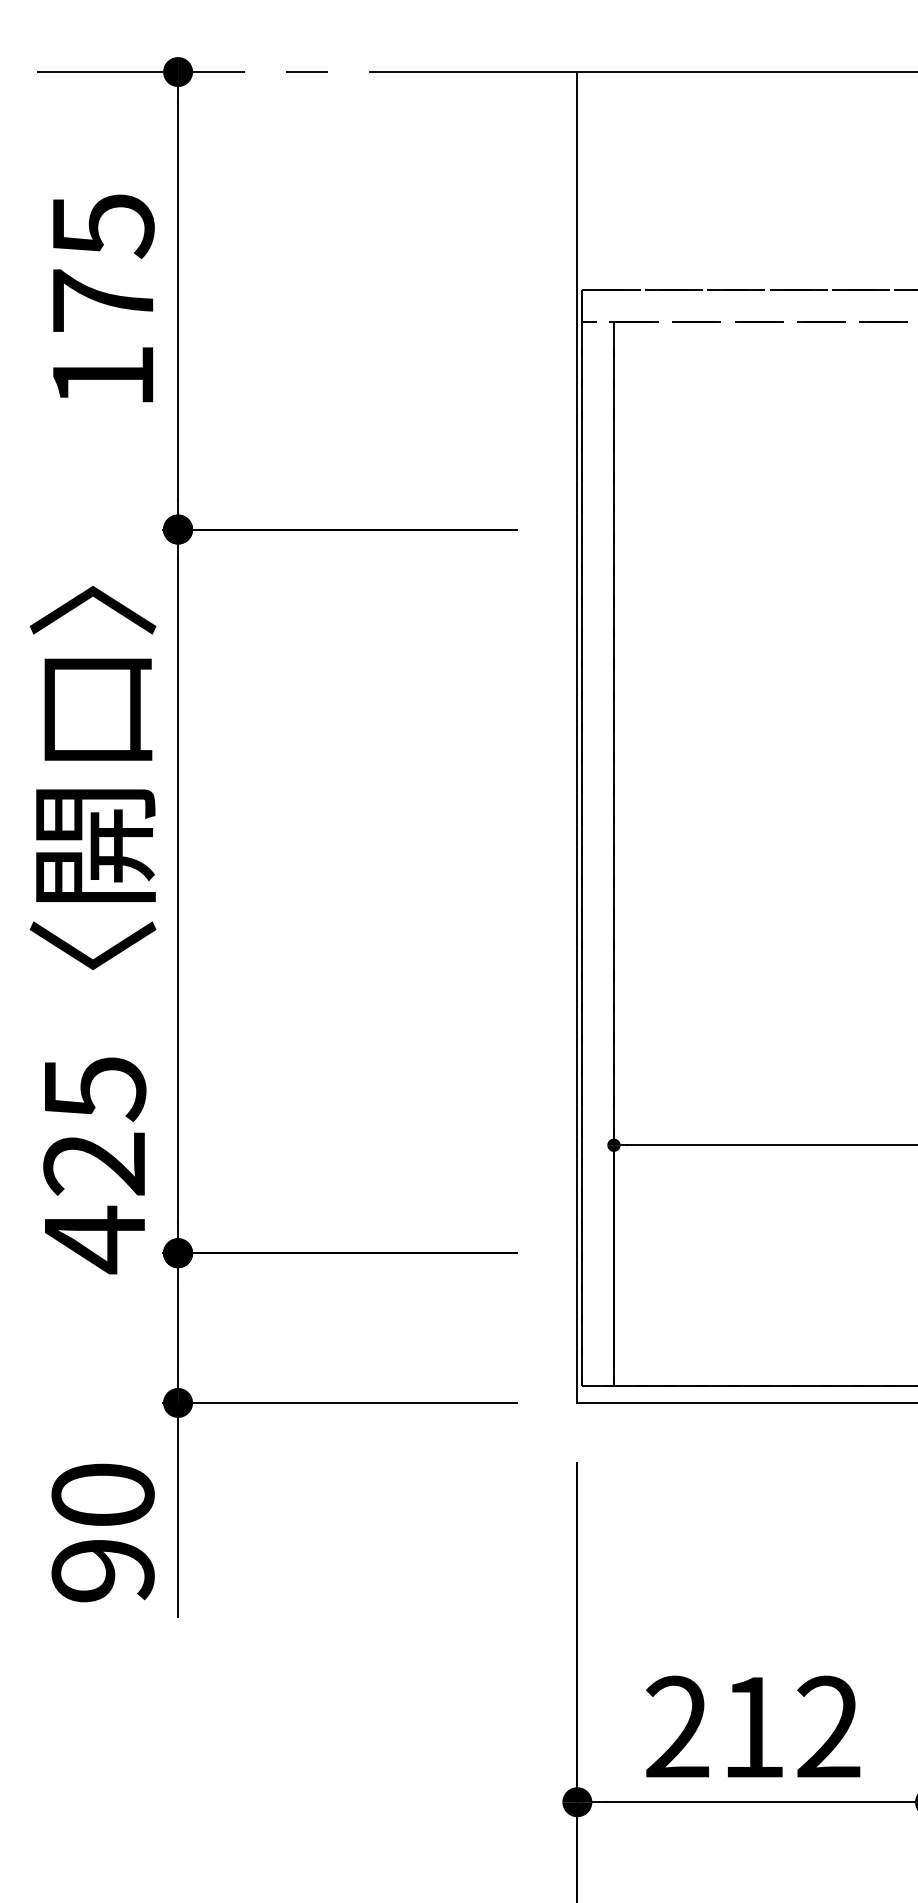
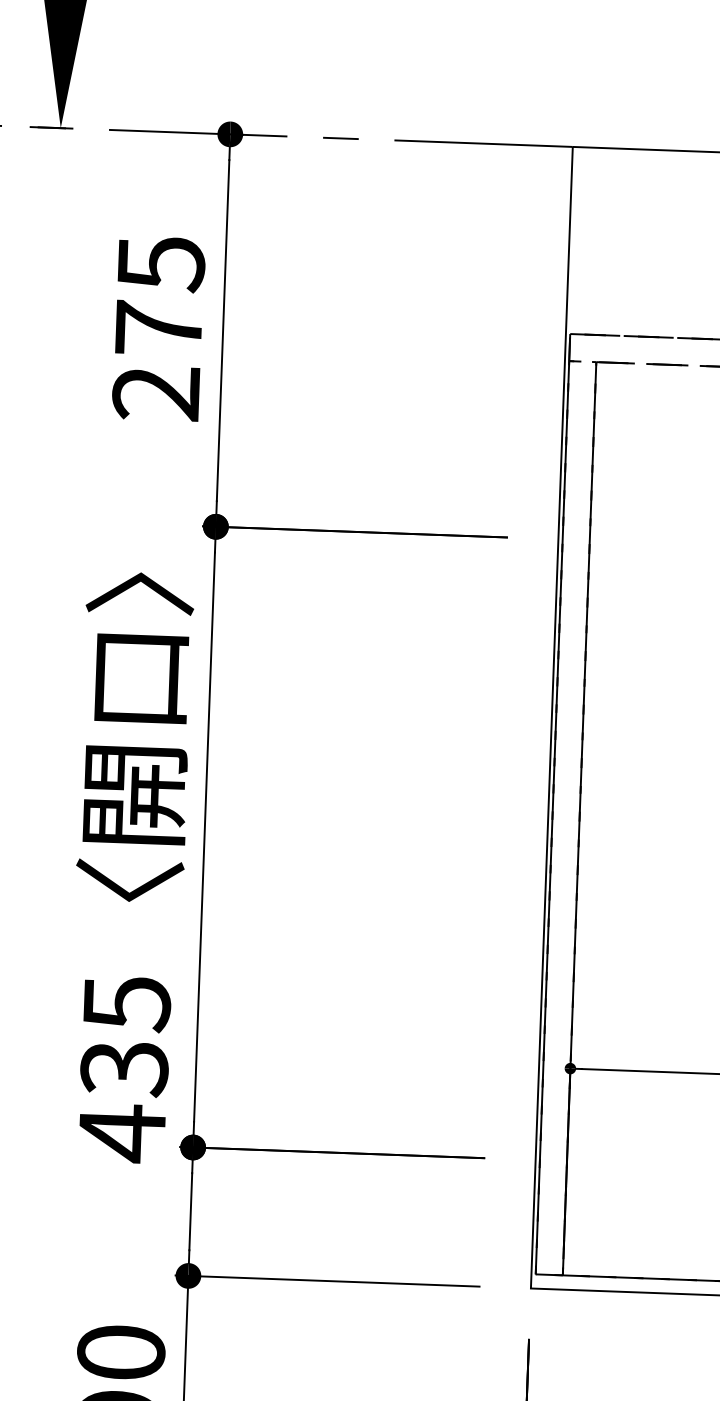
text: (102, 376) -> (155, 393), 175 -> 275
text: (94, 1164) -> (124, 1068), 425 -> 435

